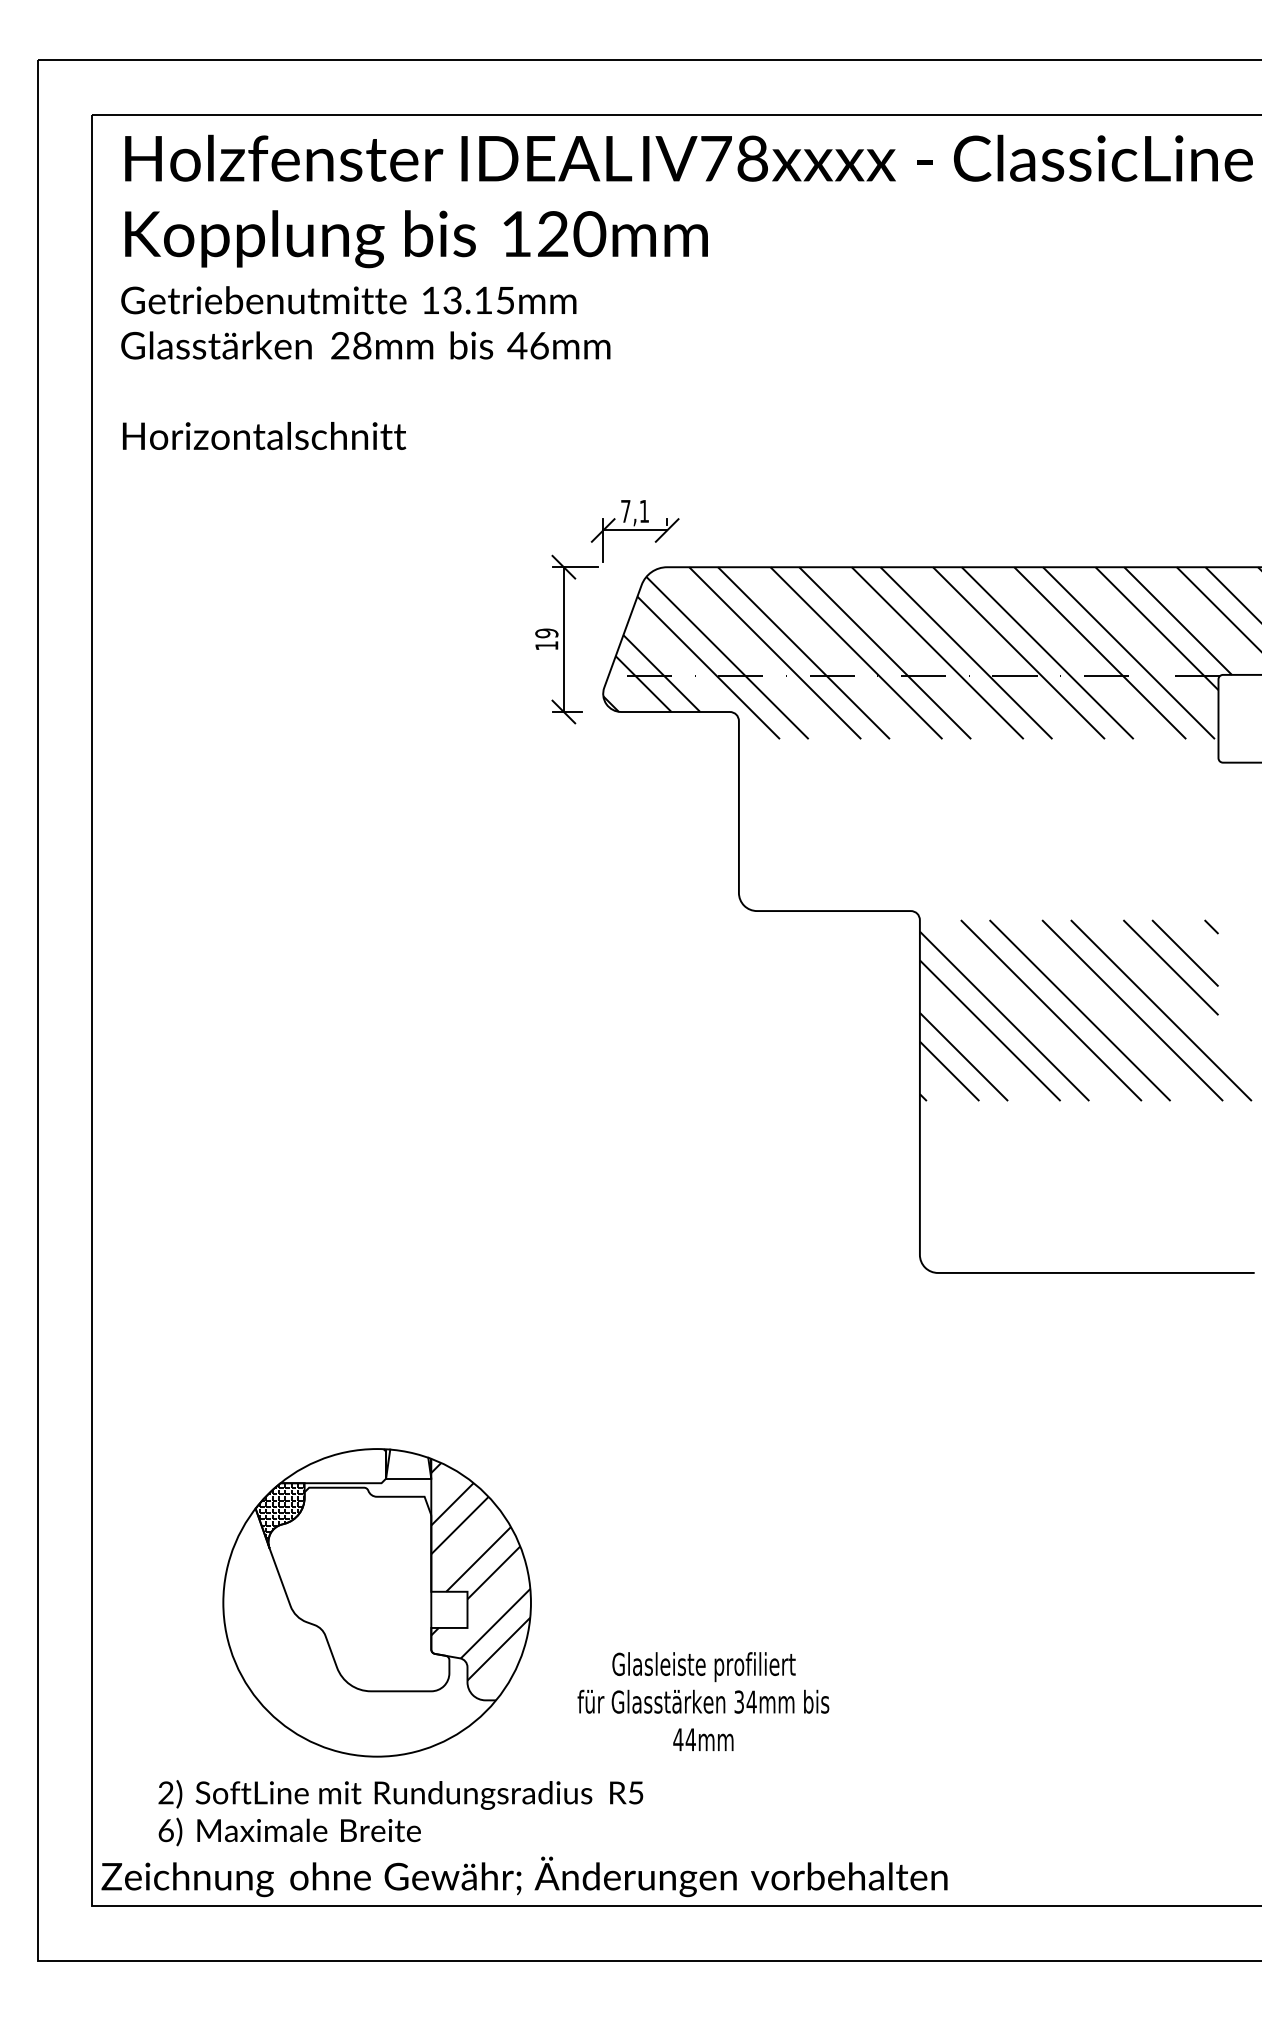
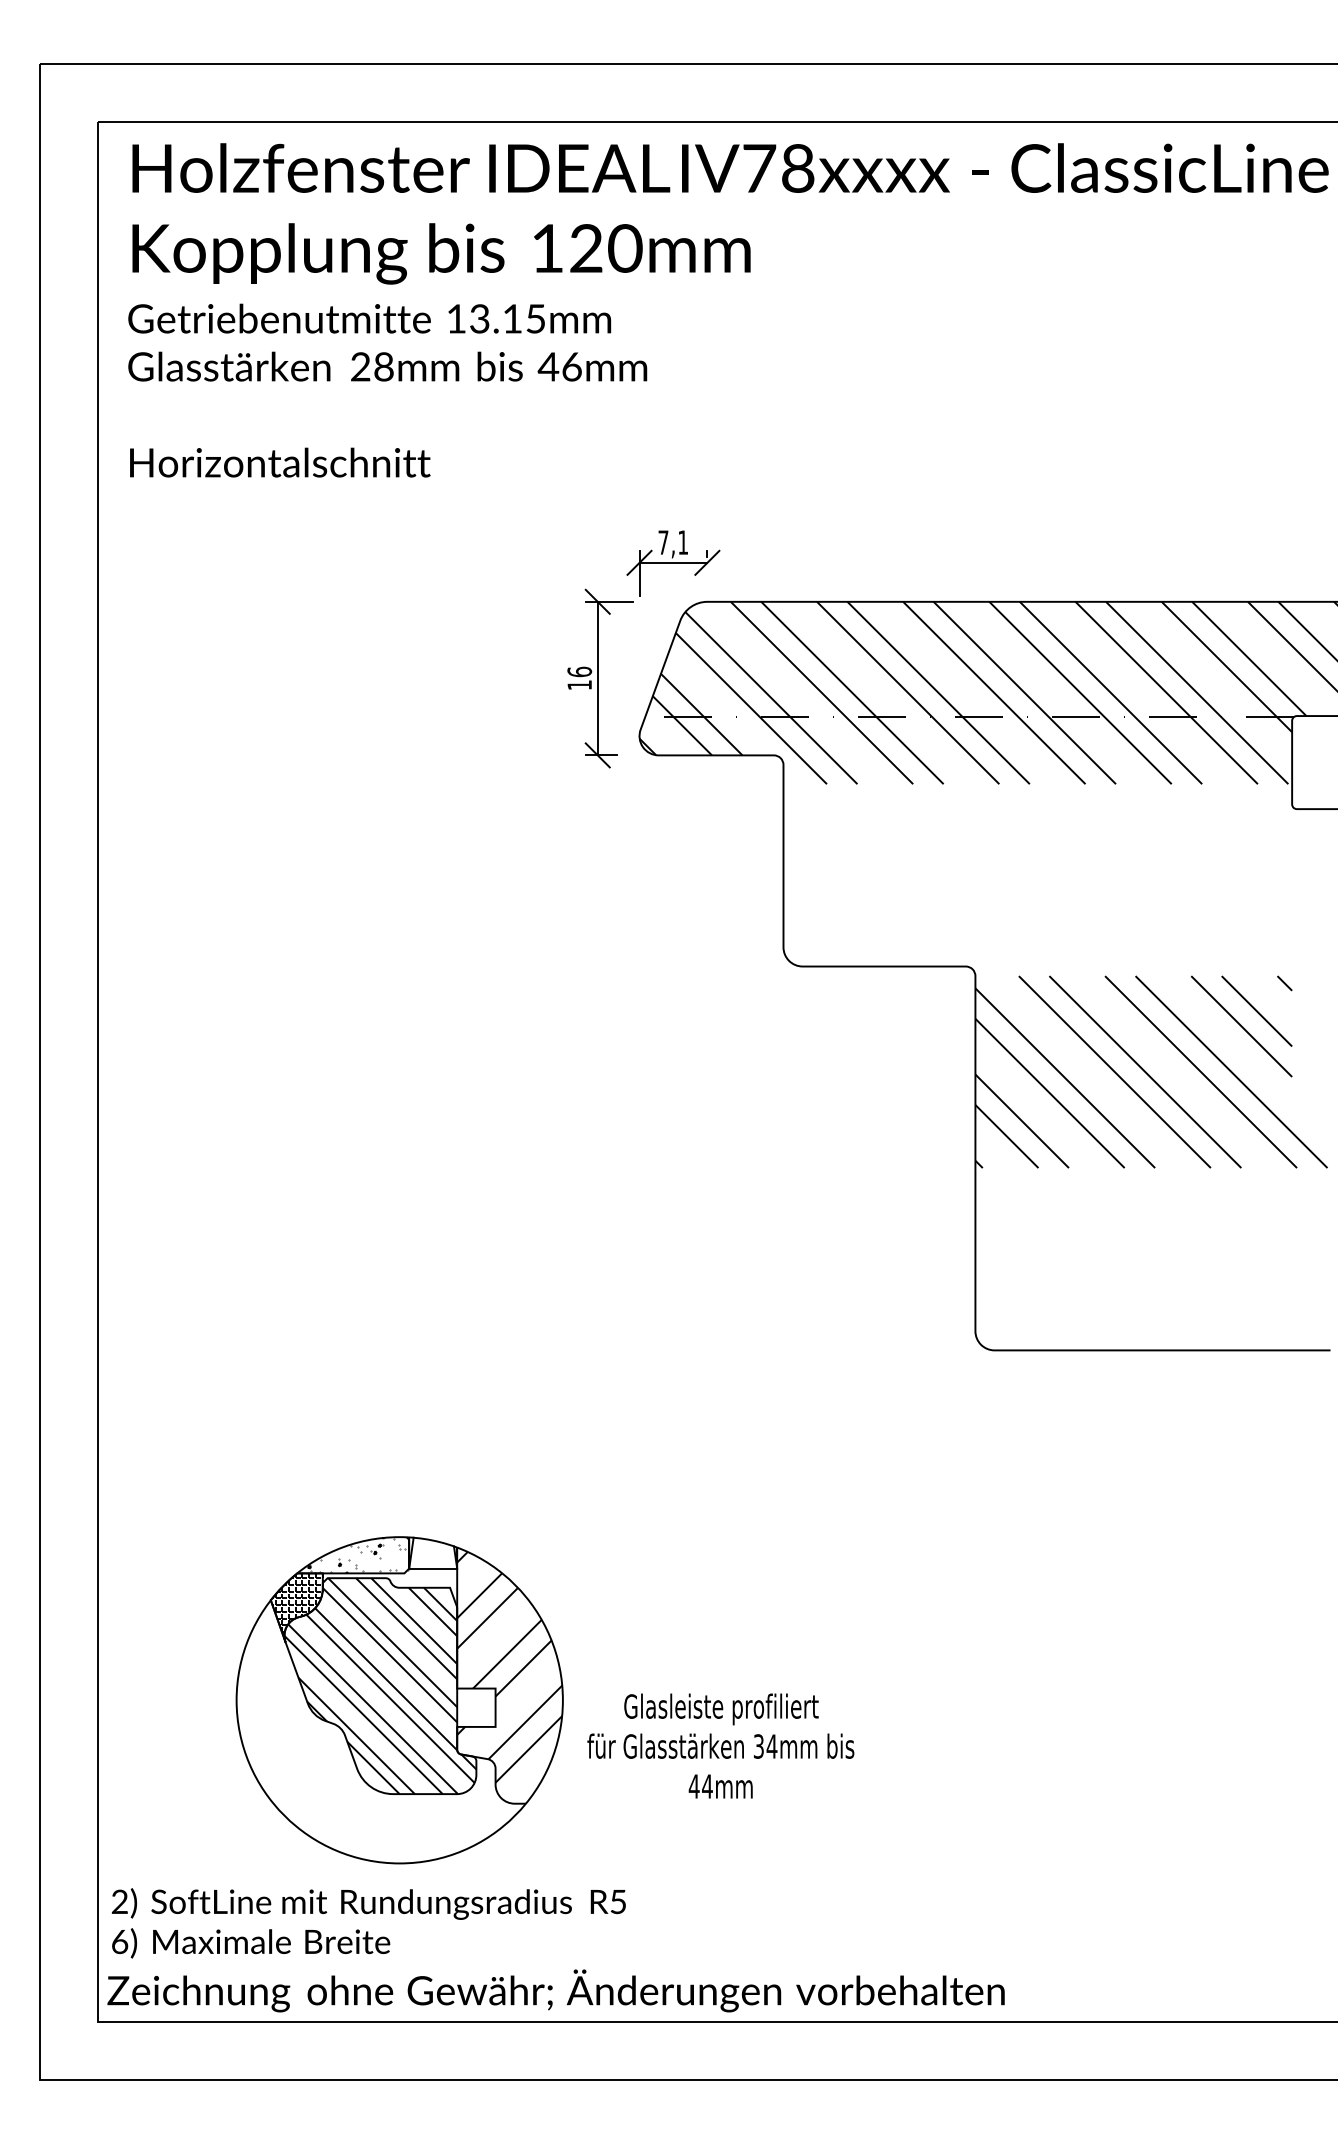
text: (546, 632) -> (579, 671), 19 -> 16
hatch: (334, 1466) -> (354, 1555), added
hatch: (359, 1589) -> (380, 1686), added
text: (703, 1701) -> (720, 1745), moved
text: (400, 1813) -> (368, 1923), moved

